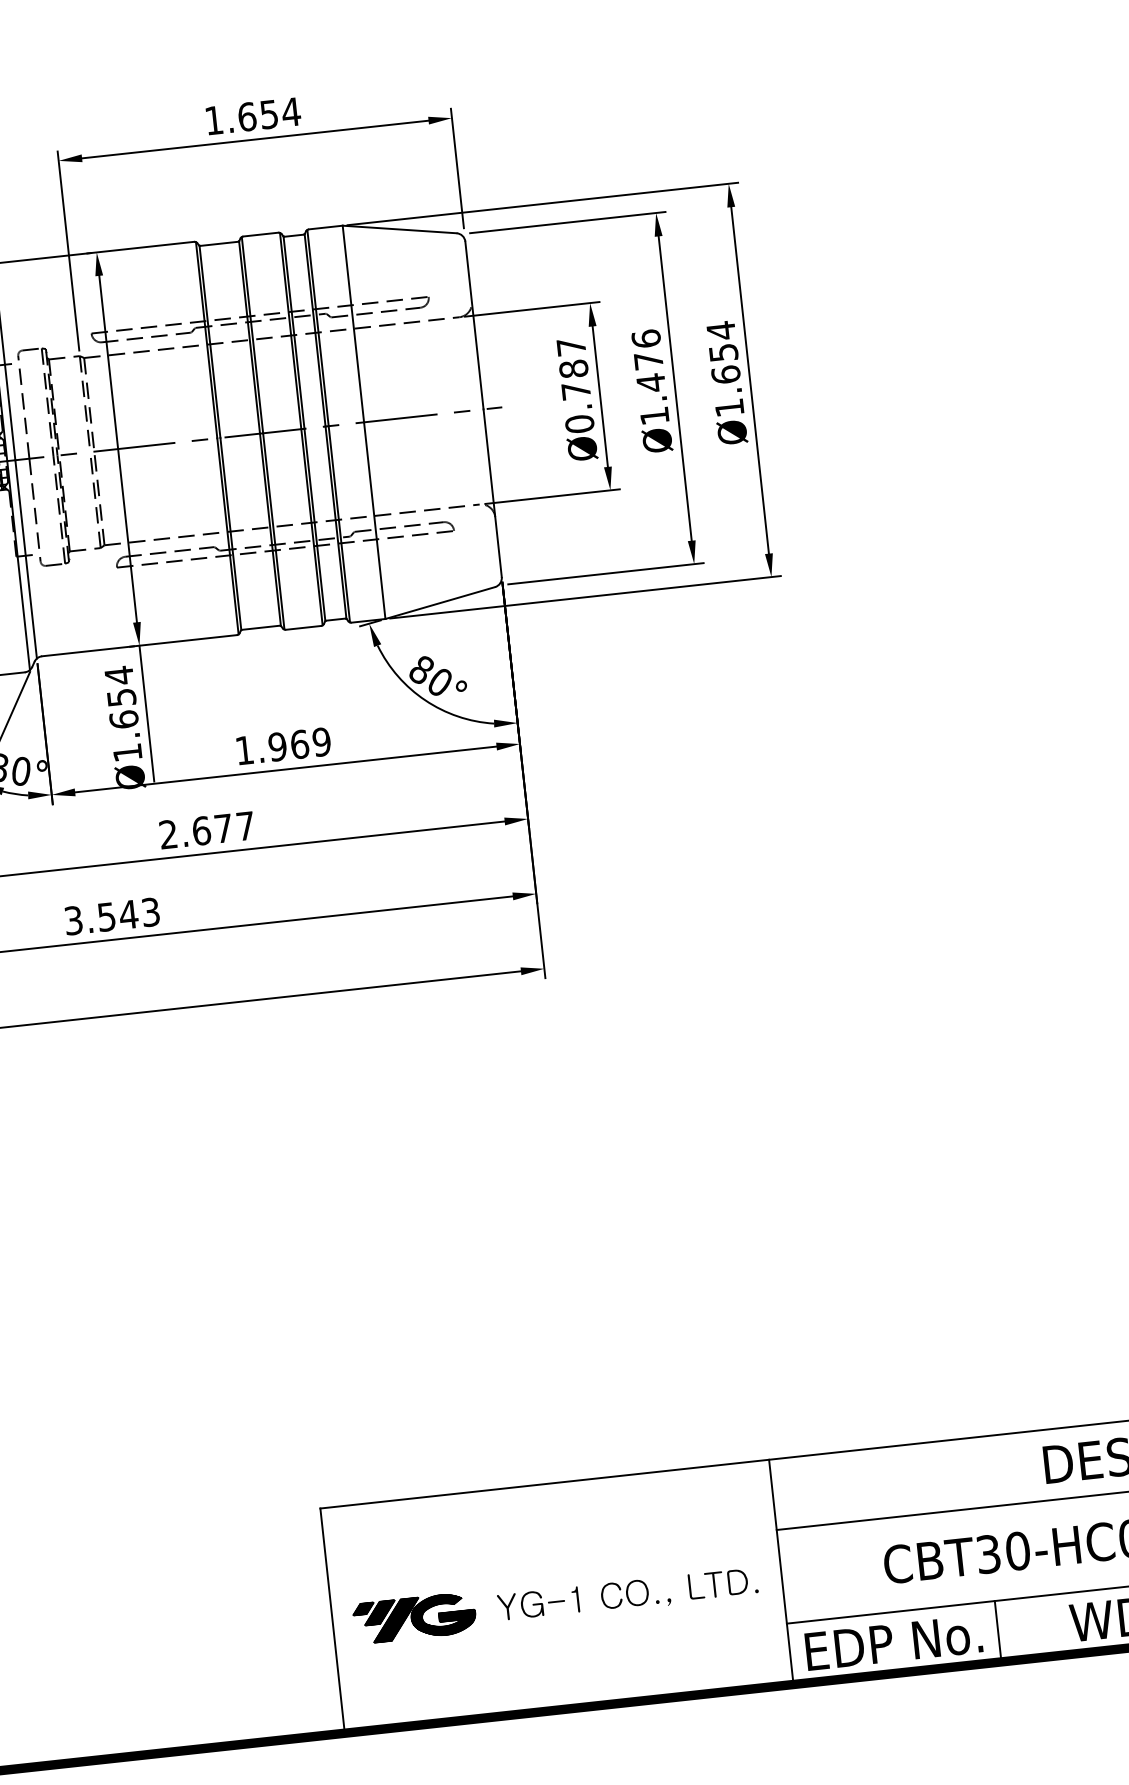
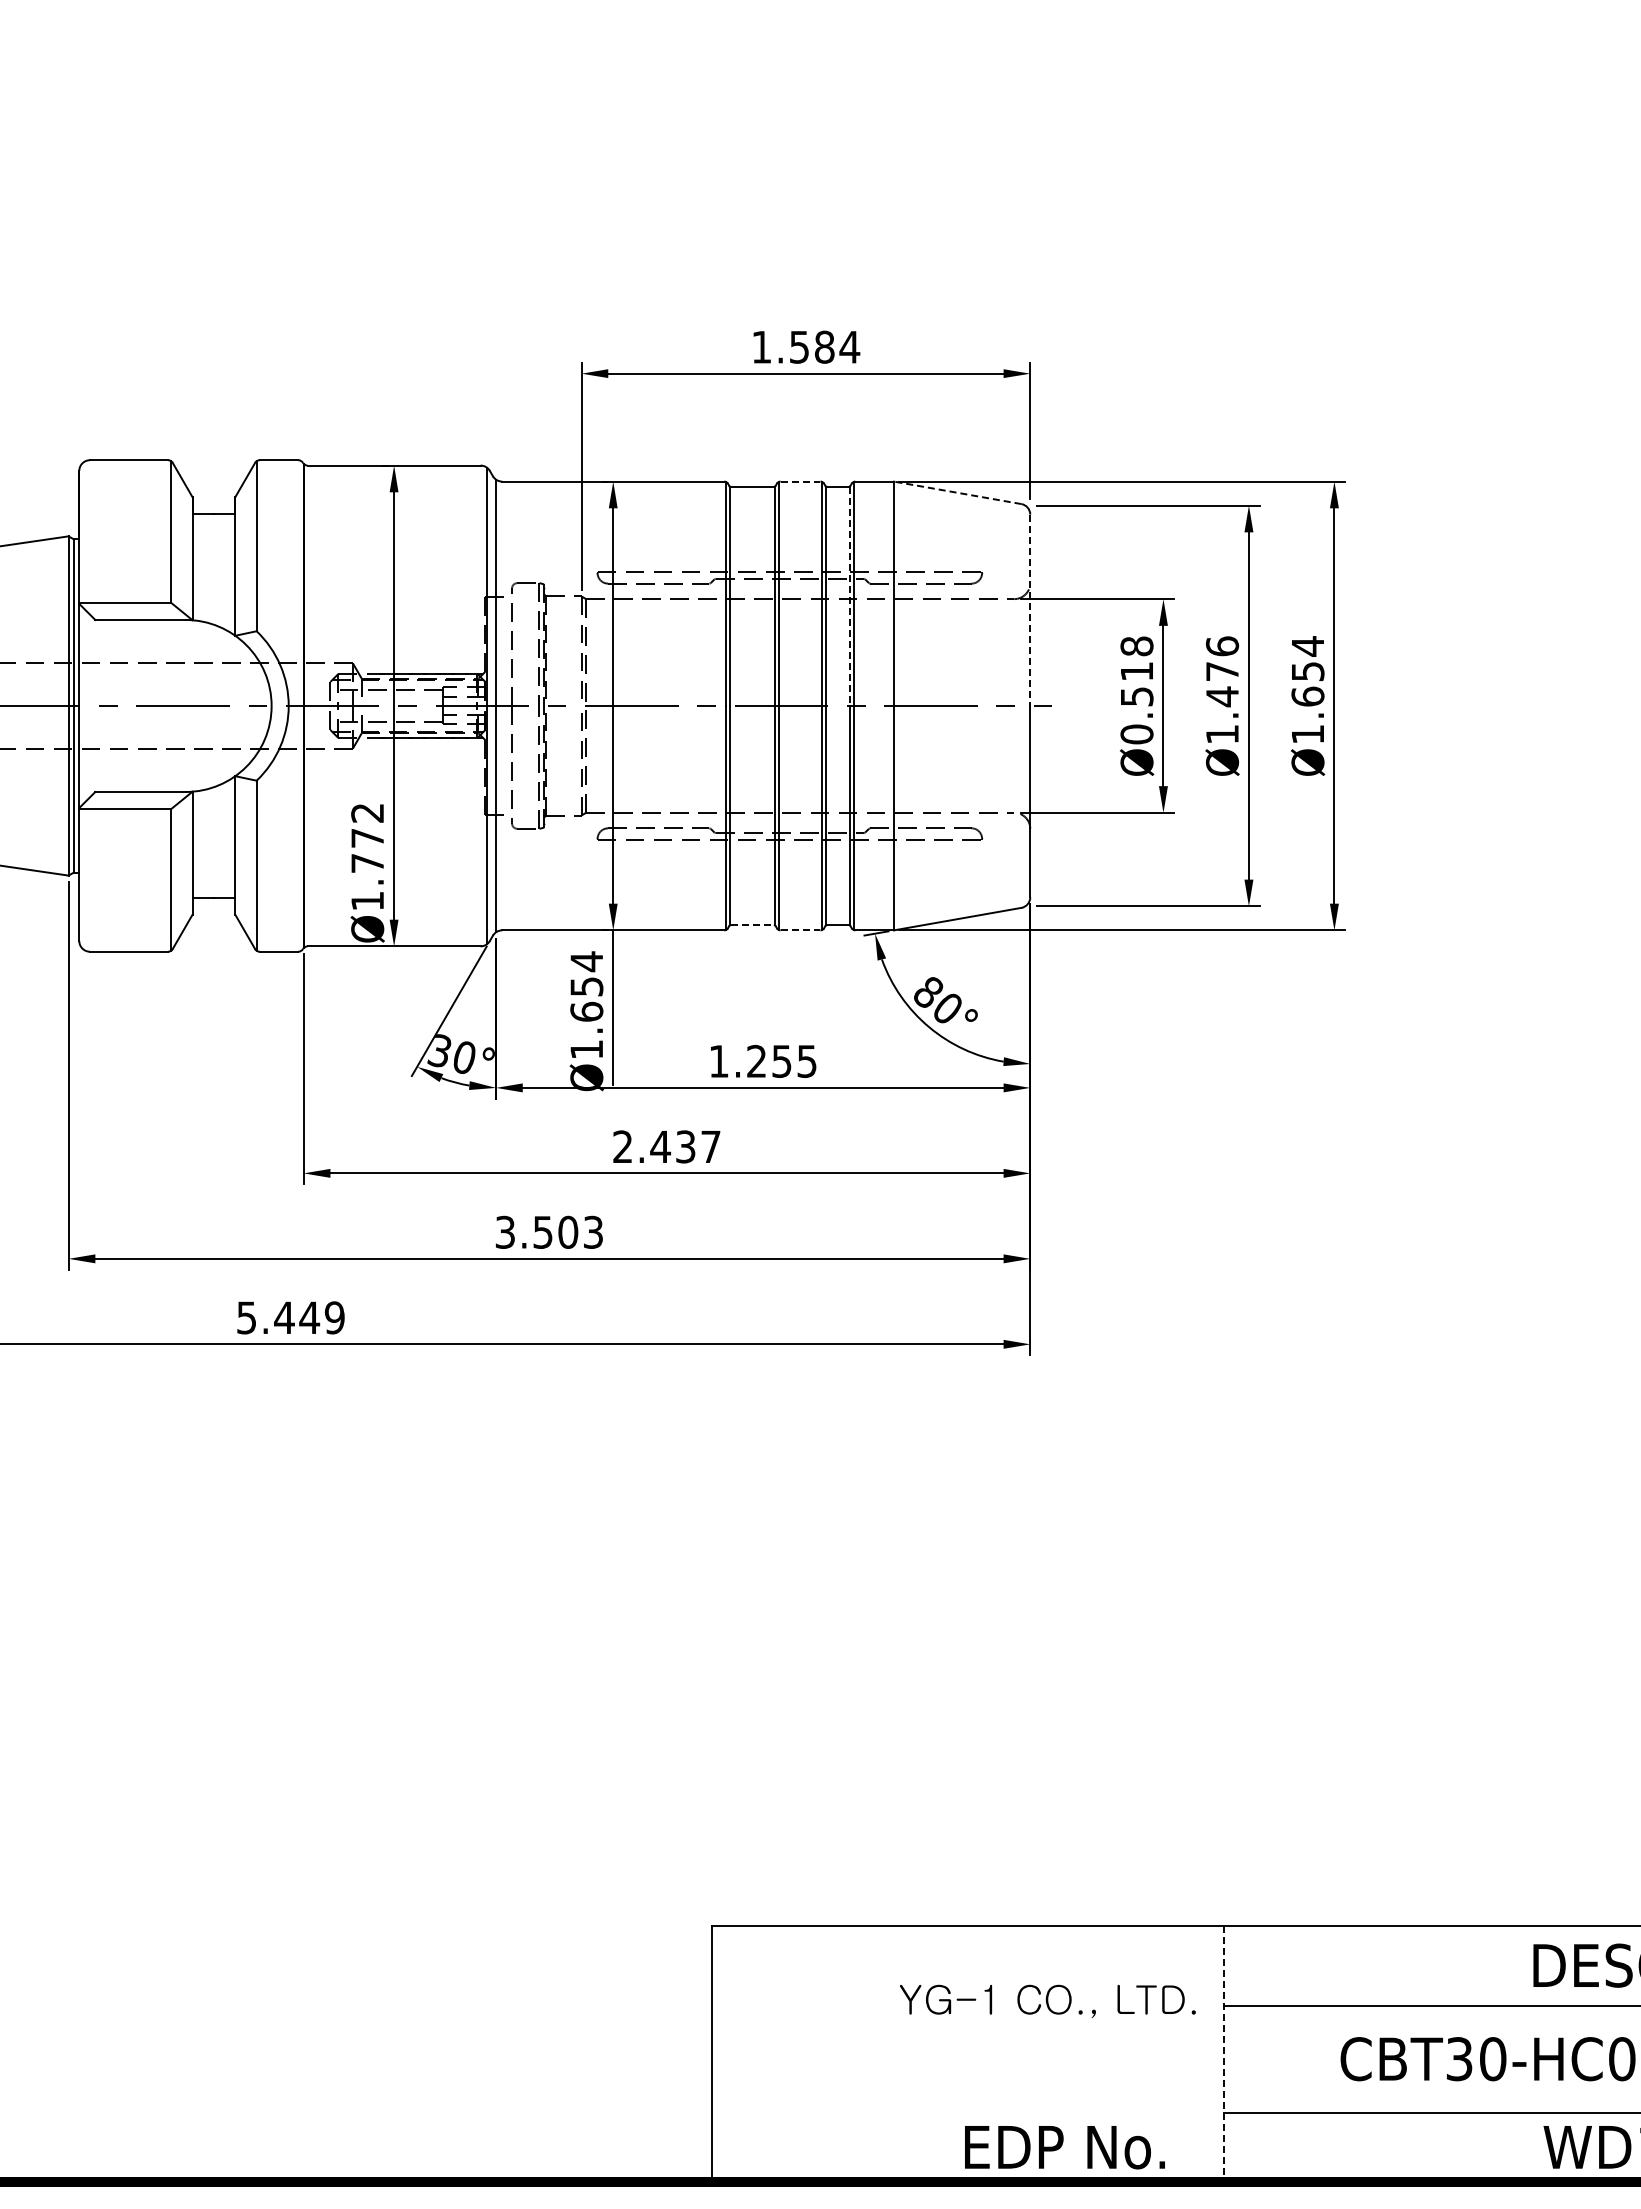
text: (257, 115) -> (811, 346), 1.654 -> 1.584
line: (399, 229) -> (957, 492), solid -> dashed
line: (260, 234) -> (800, 481), solid -> dashed
line: (474, 325) -> (1030, 610), solid -> dashed
line: (314, 330) -> (849, 596), solid -> dashed
text: (573, 369) -> (1136, 671), Ø0.787 -> Ø0.518
line: (303, 627) -> (800, 930), solid -> dashed
line: (261, 628) -> (752, 925), solid -> dashed
text: (299, 743) -> (781, 1060), 1.969 -> 1.255
text: (211, 829) -> (672, 1146), 2.677 -> 2.437
text: (128, 913) -> (567, 1231), 3.543 -> 3.503
line: (781, 1572) -> (1223, 2054), solid -> dashed
text: (627, 1594) -> (1047, 2000), moved
part: (414, 1617) -> (804, 2060), removed
line: (997, 1631) -> (1460, 2147), removed
text: (893, 1643) -> (1064, 2147), moved

